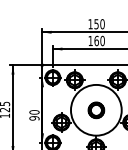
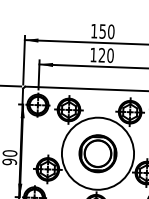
text: (96, 40) -> (101, 54), 160 -> 120
part: (96, 110) -> (98, 154), size x1.67

